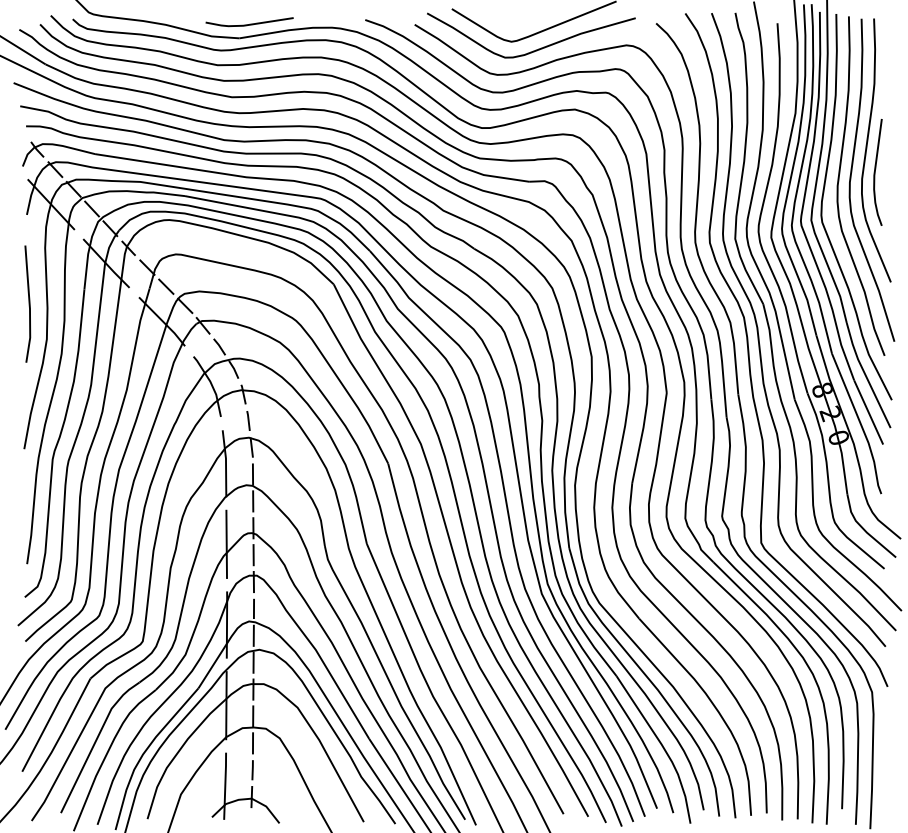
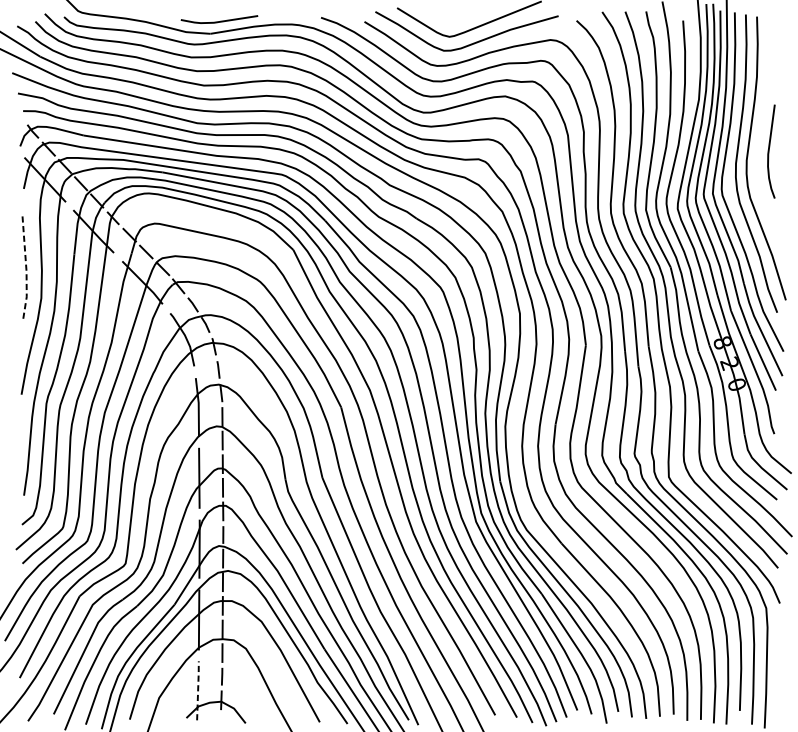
curve: (867, 149) -> (762, 131), removed
line: (29, 305) -> (26, 268), solid -> dashed
line: (225, 785) -> (198, 690), solid -> dashed

